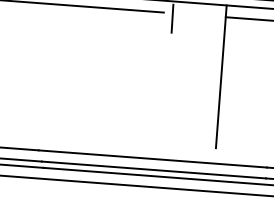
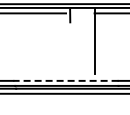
line: (153, 158) -> (66, 80), solid -> dashed

